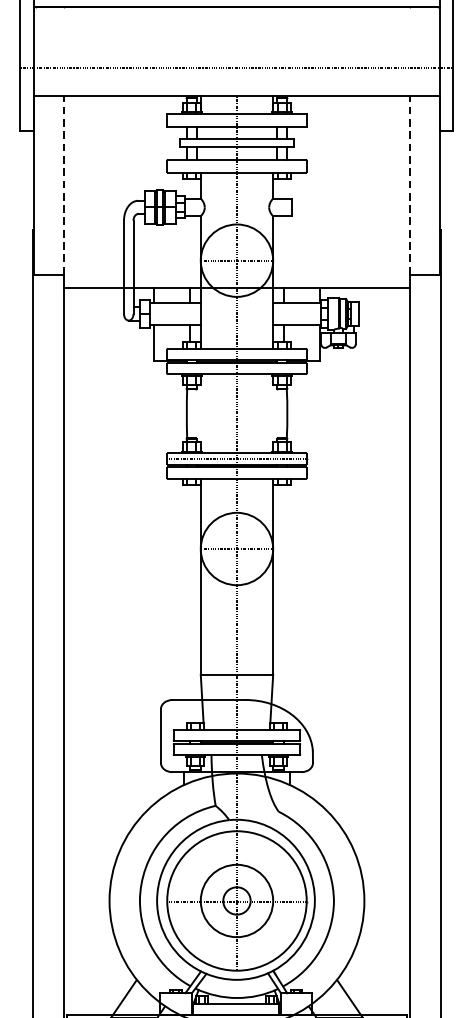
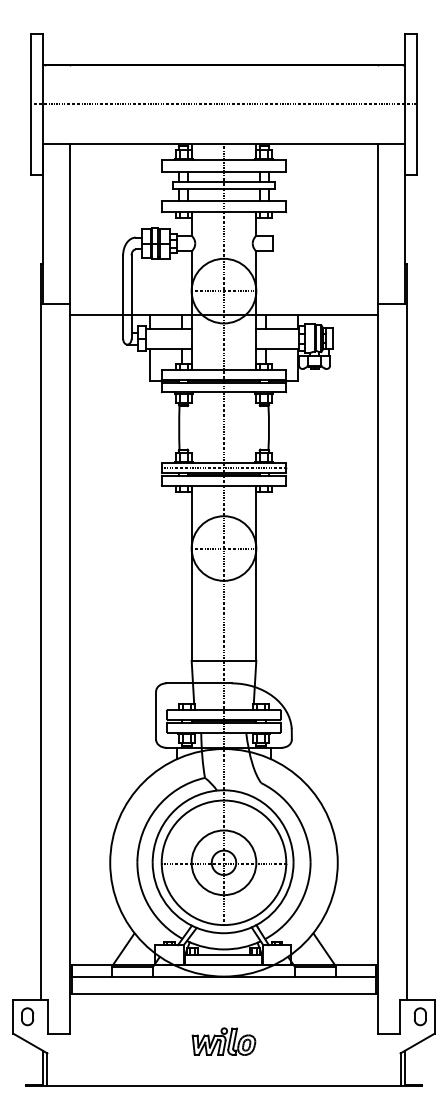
line: (236, 68) -> (223, 104), moved
line: (63, 184) -> (69, 223), dashed -> solid
line: (410, 184) -> (378, 223), dashed -> solid

